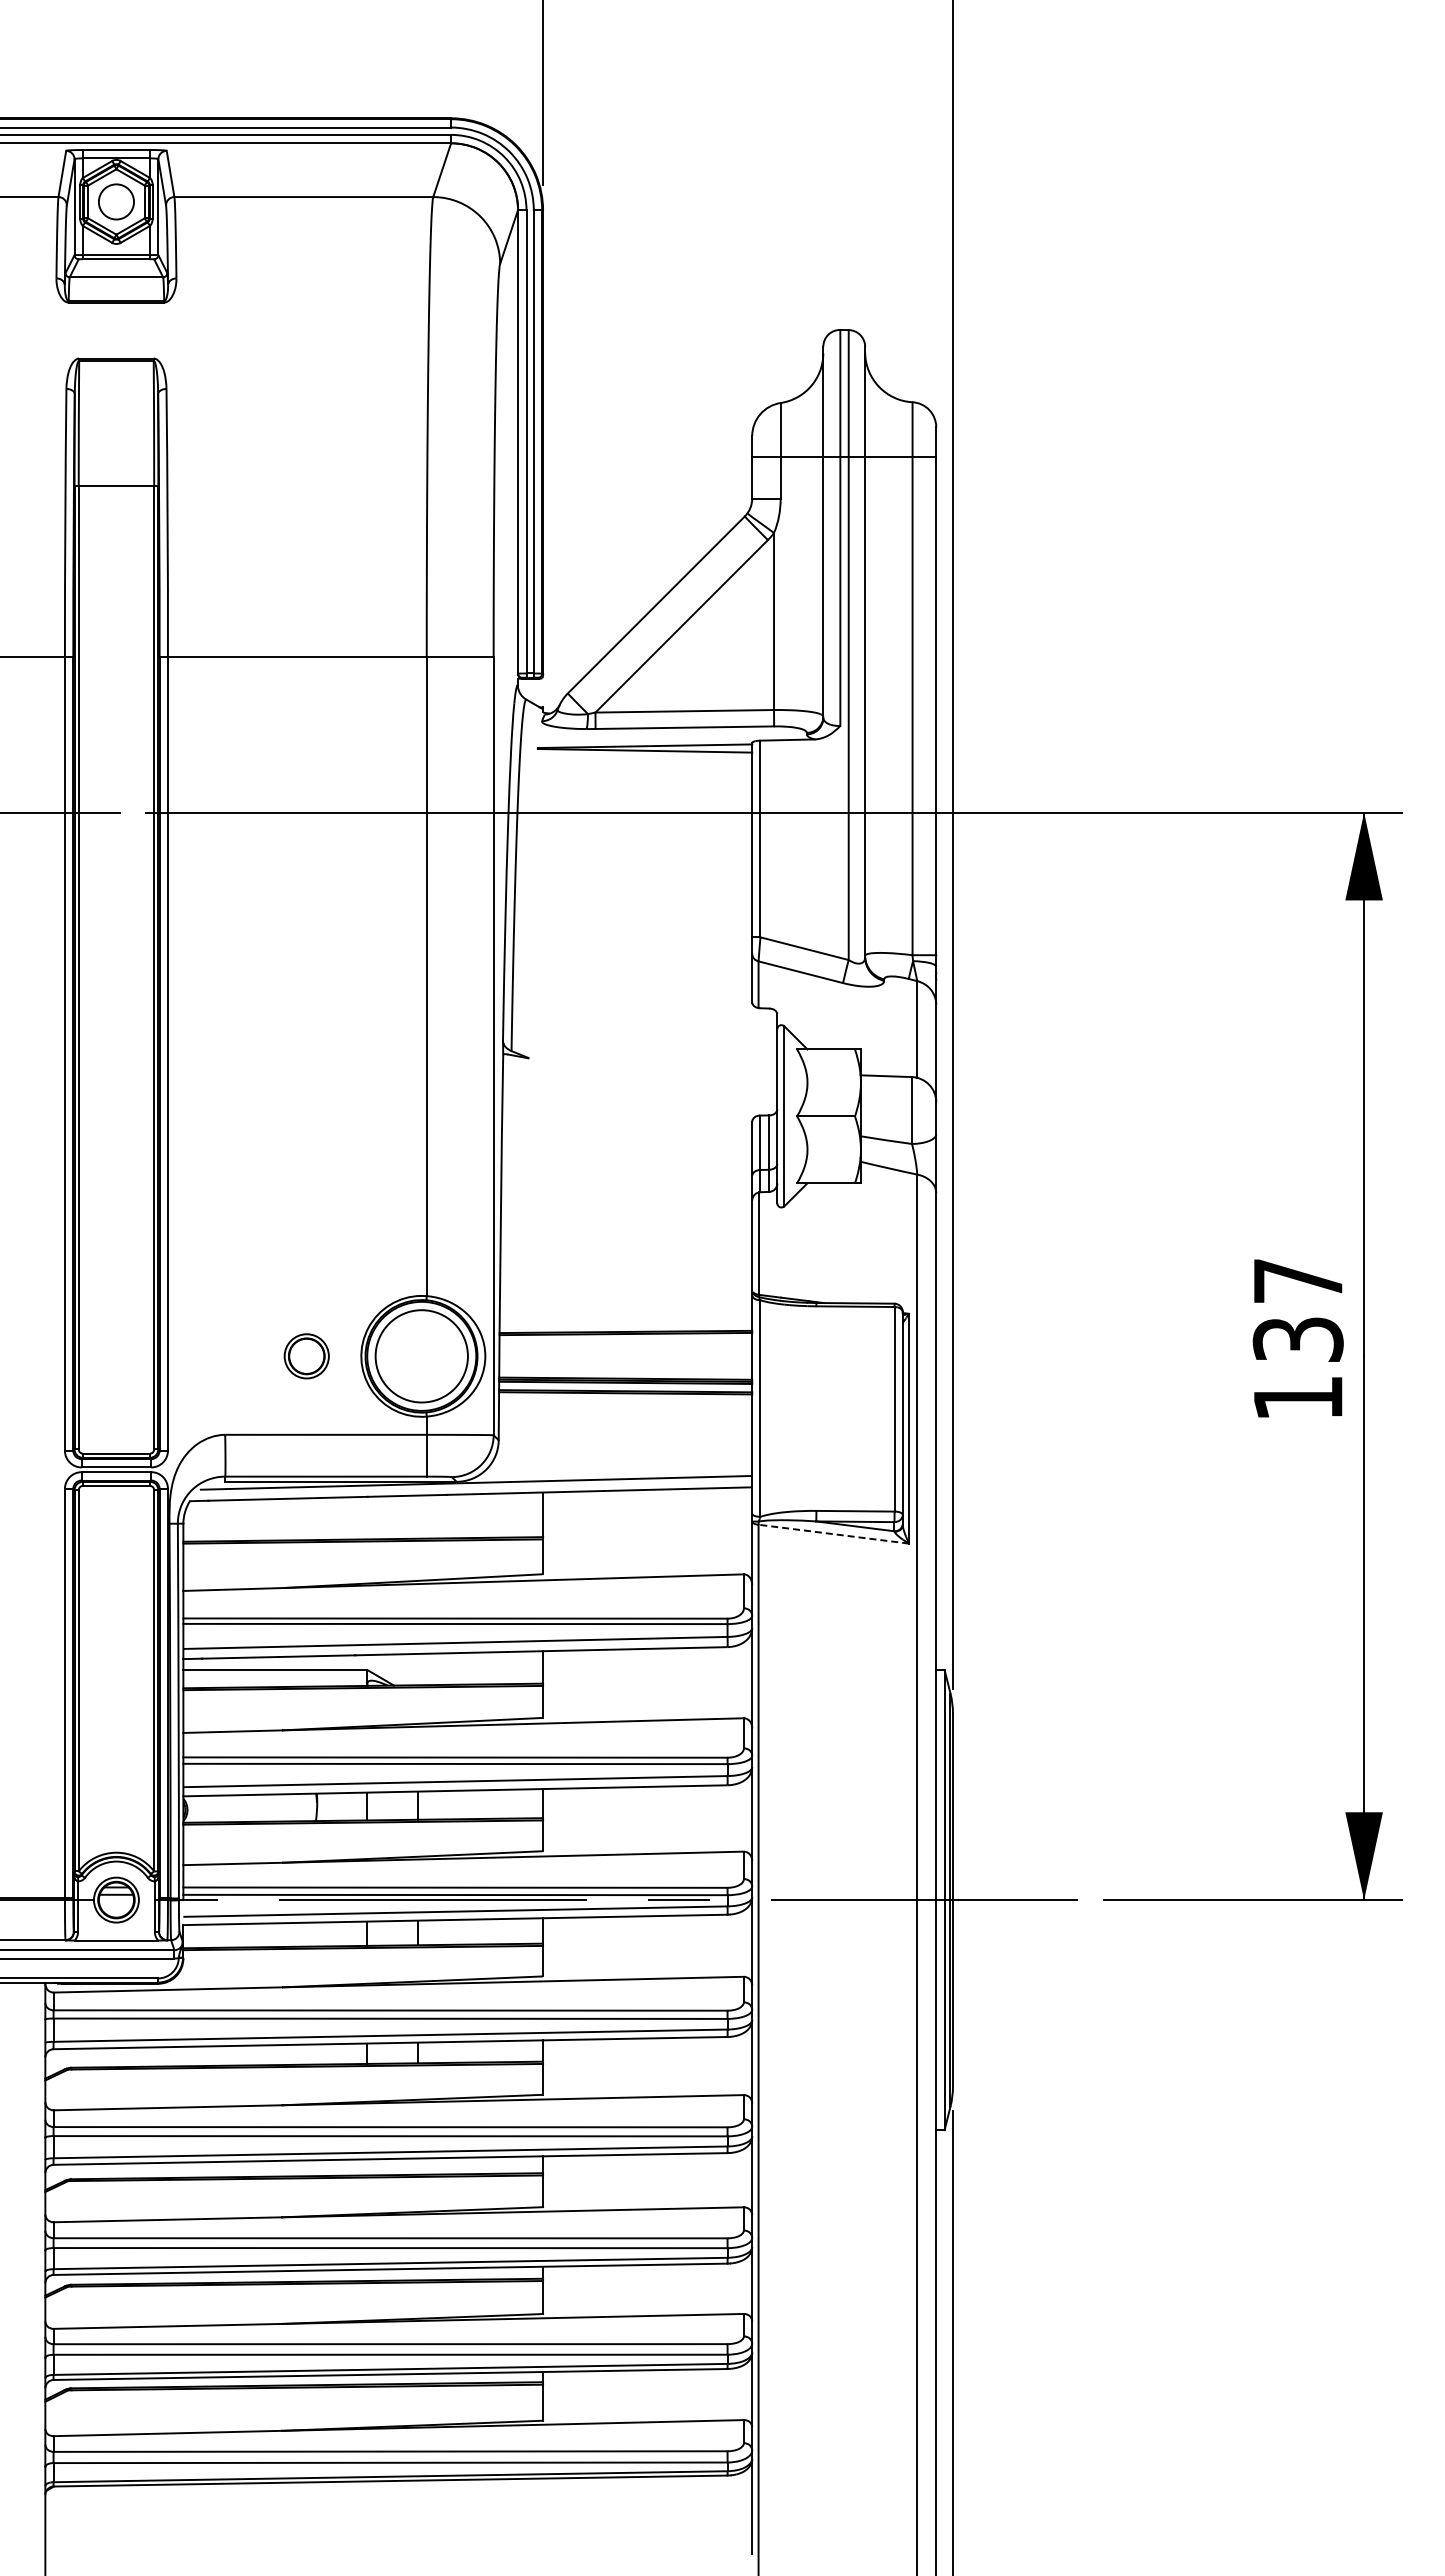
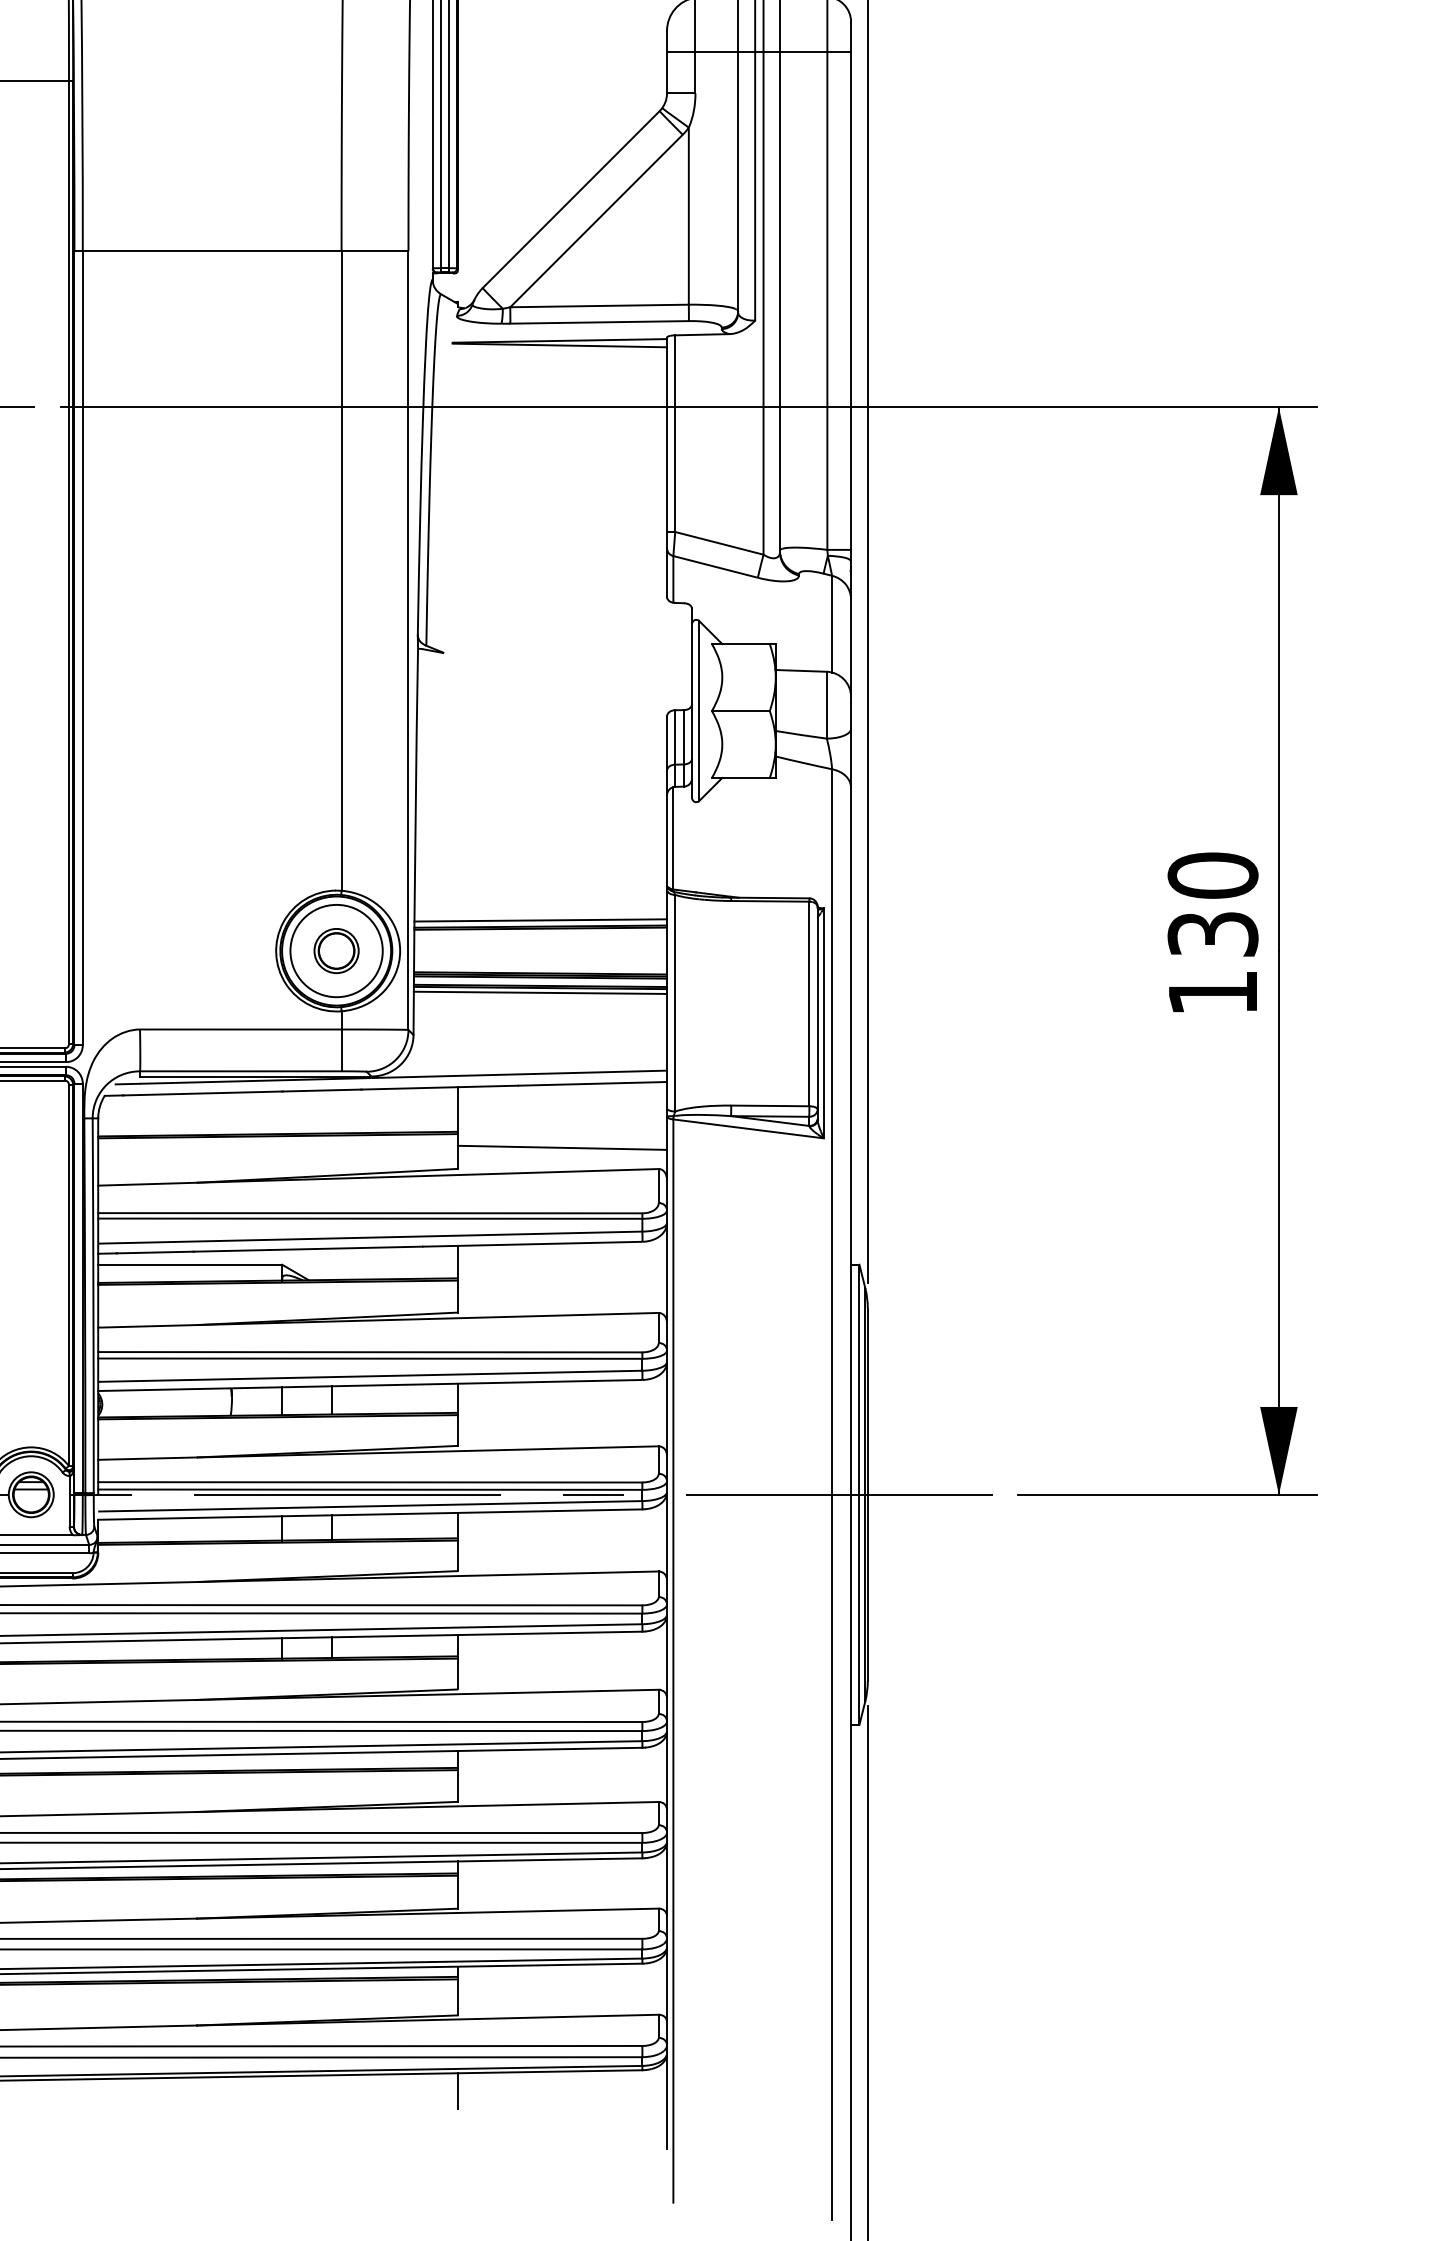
text: (1297, 1280) -> (1212, 875), 137 -> 130
line: (625, 1325) -> (540, 920), added
part: (306, 1356) -> (336, 951), moved
line: (625, 1398) -> (540, 993), added
line: (833, 1534) -> (748, 1129), dashed -> solid
line: (647, 1553) -> (562, 1148), added
line: (543, 2496) -> (458, 2091), added

